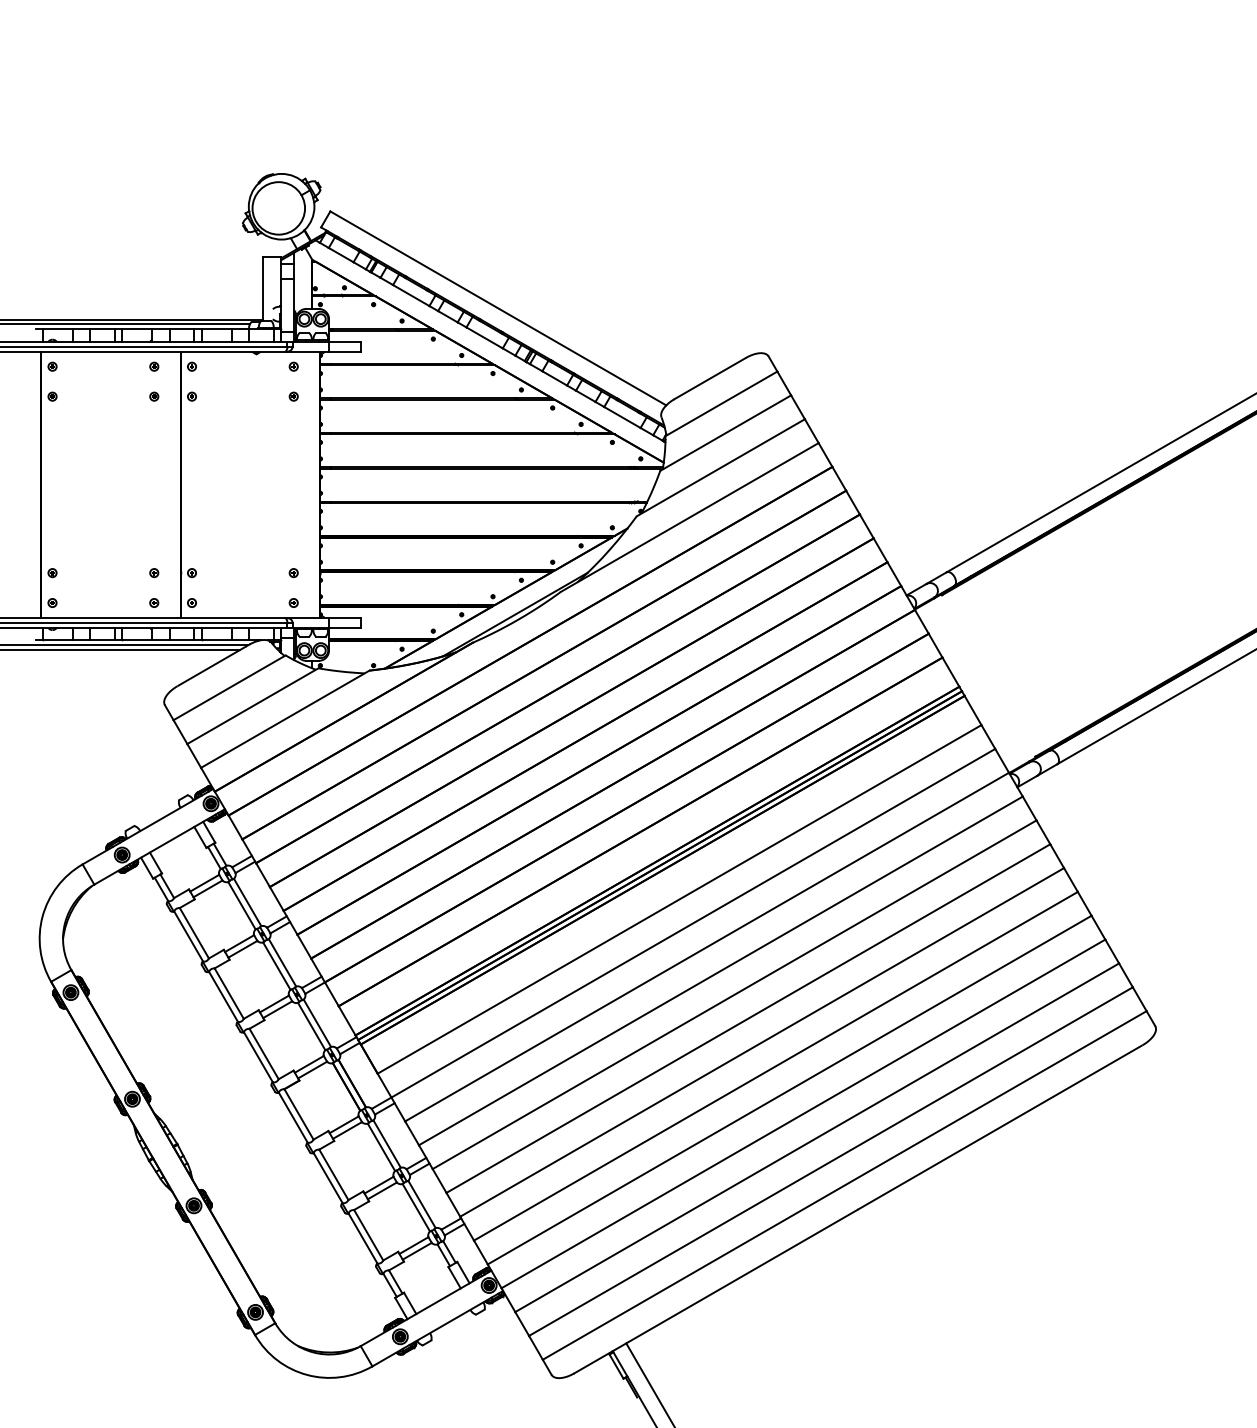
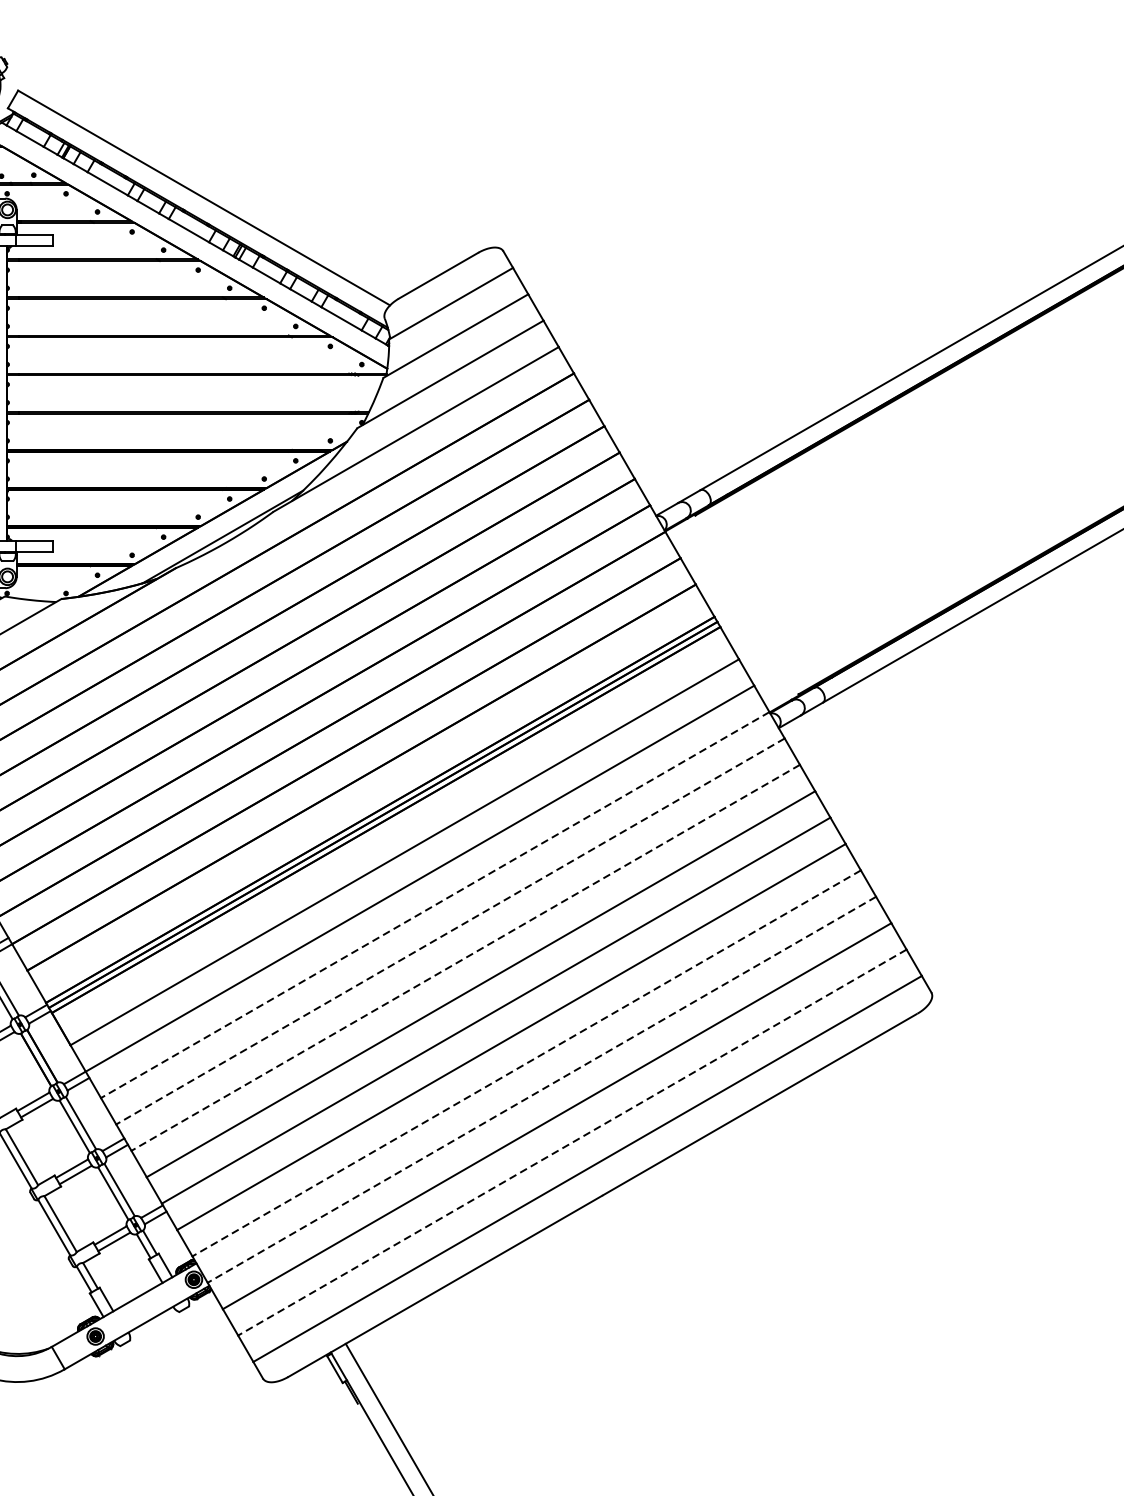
line: (707, 947) -> (435, 905), solid -> dashed
line: (720, 970) -> (450, 931), solid -> dashed
line: (734, 994) -> (465, 957), solid -> dashed
line: (789, 1090) -> (526, 1063), solid -> dashed
line: (803, 1113) -> (541, 1089), solid -> dashed
line: (830, 1161) -> (571, 1142), solid -> dashed

